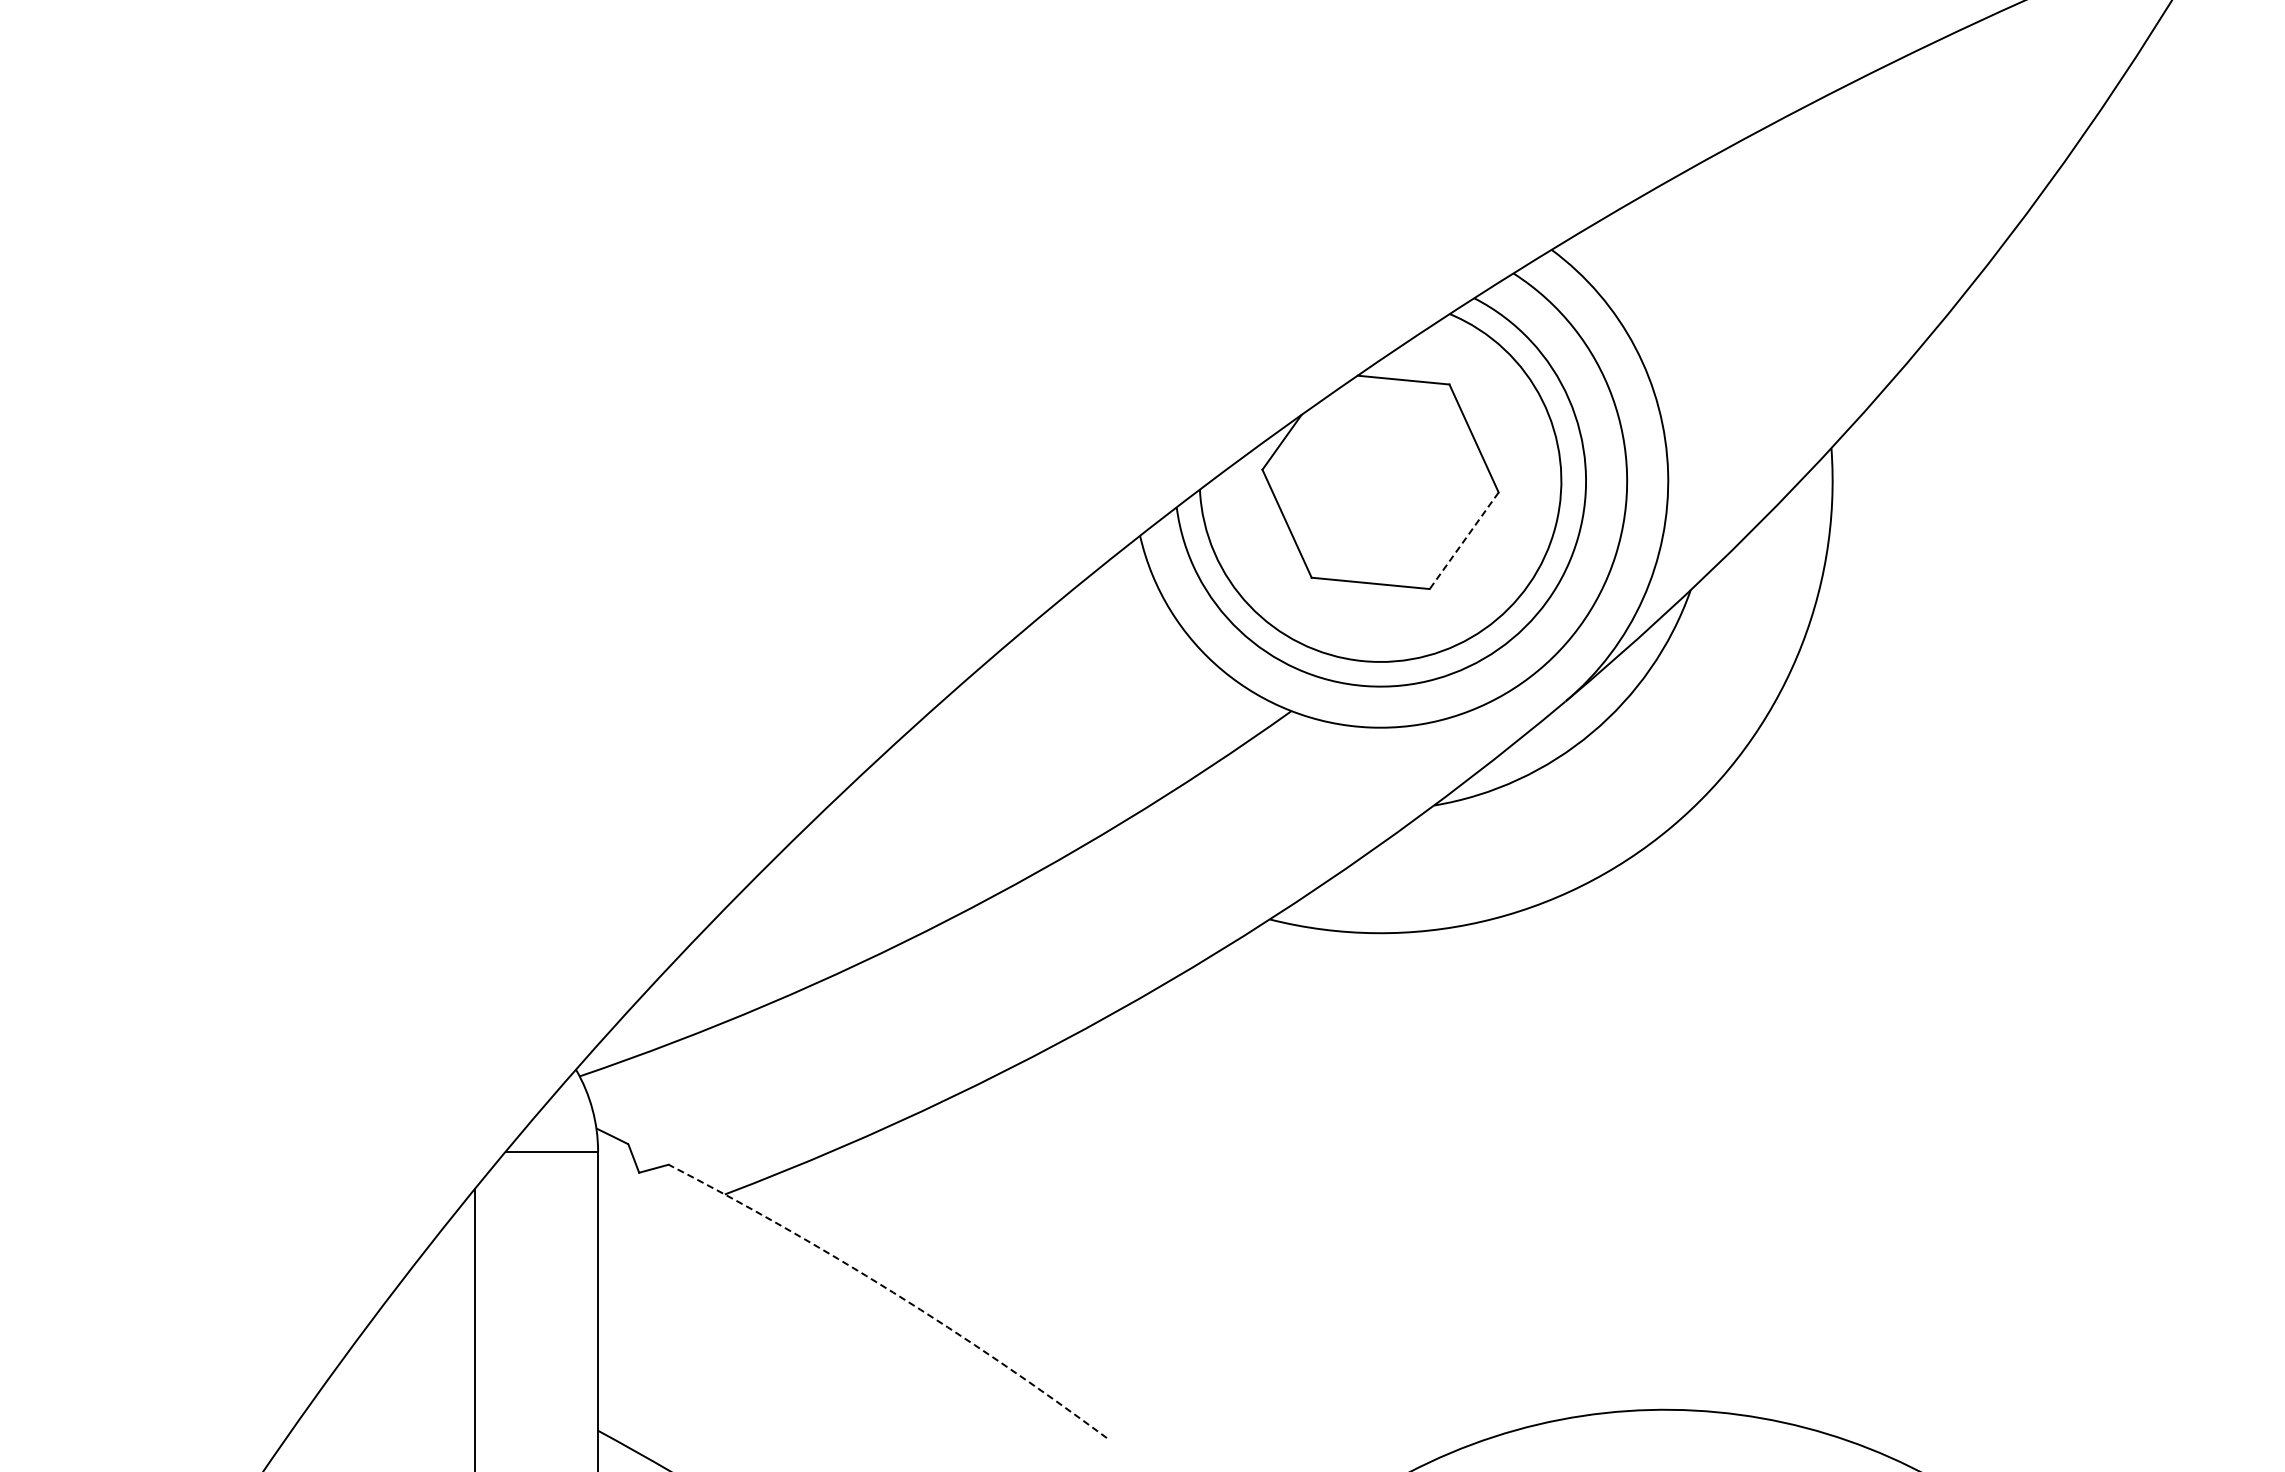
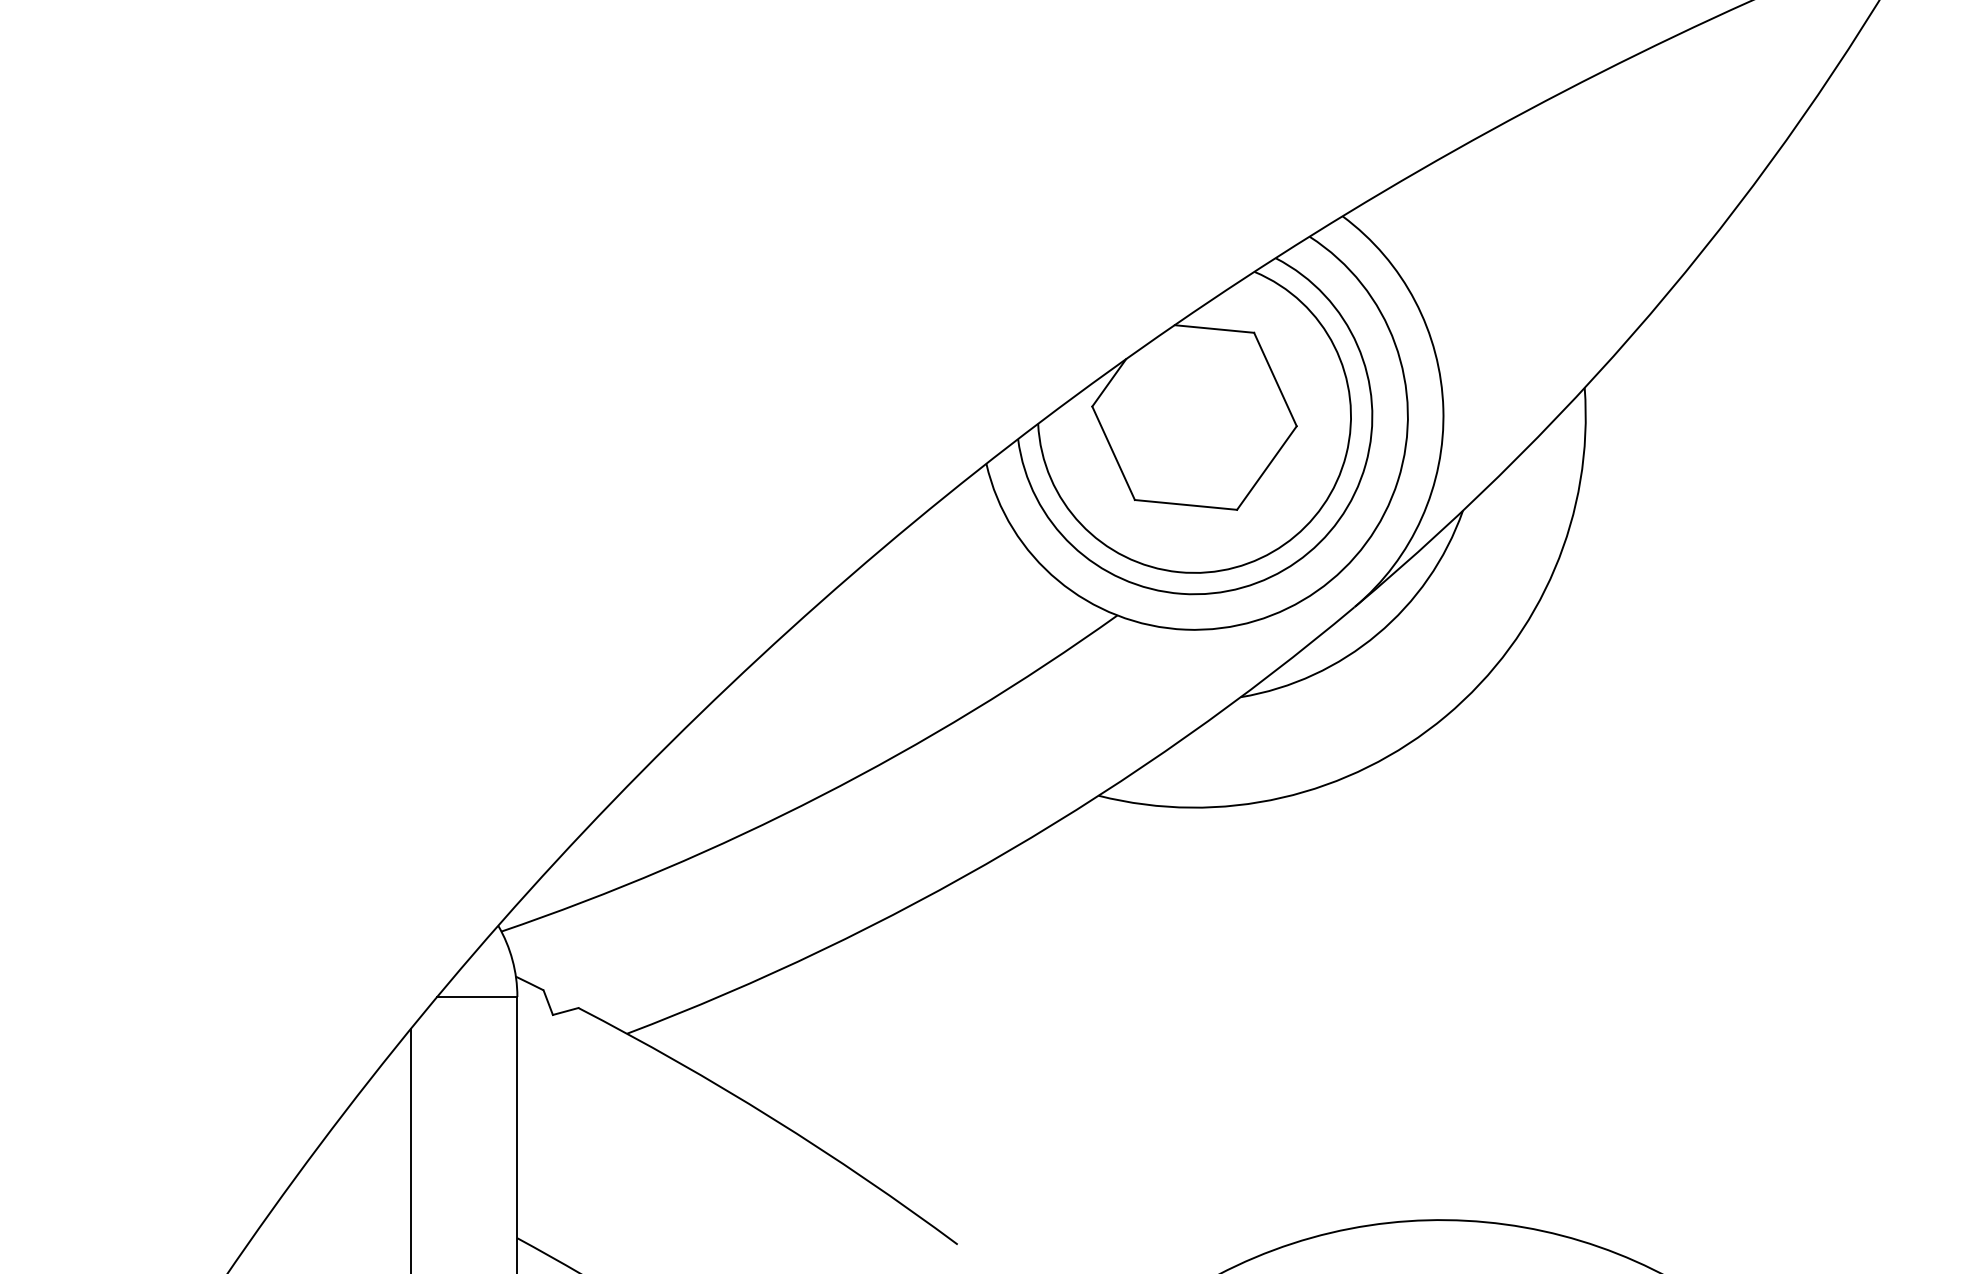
line: (1463, 541) -> (1266, 468), dashed -> solid
arc: (893, 1292) -> (773, 1118), dashed -> solid

